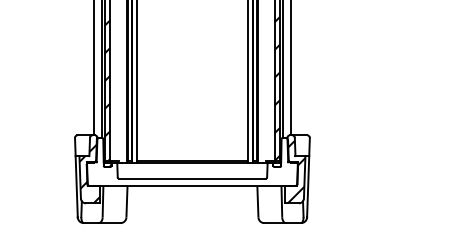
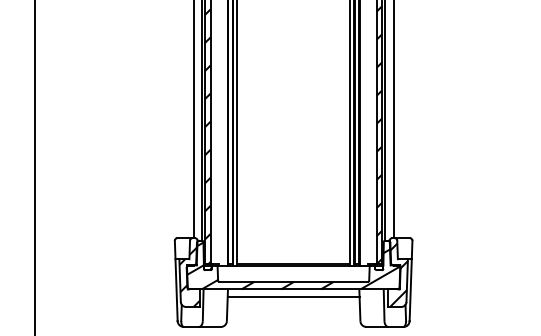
hatch: (192, 162) -> (293, 265), added
line: (192, 193) -> (293, 296), added

